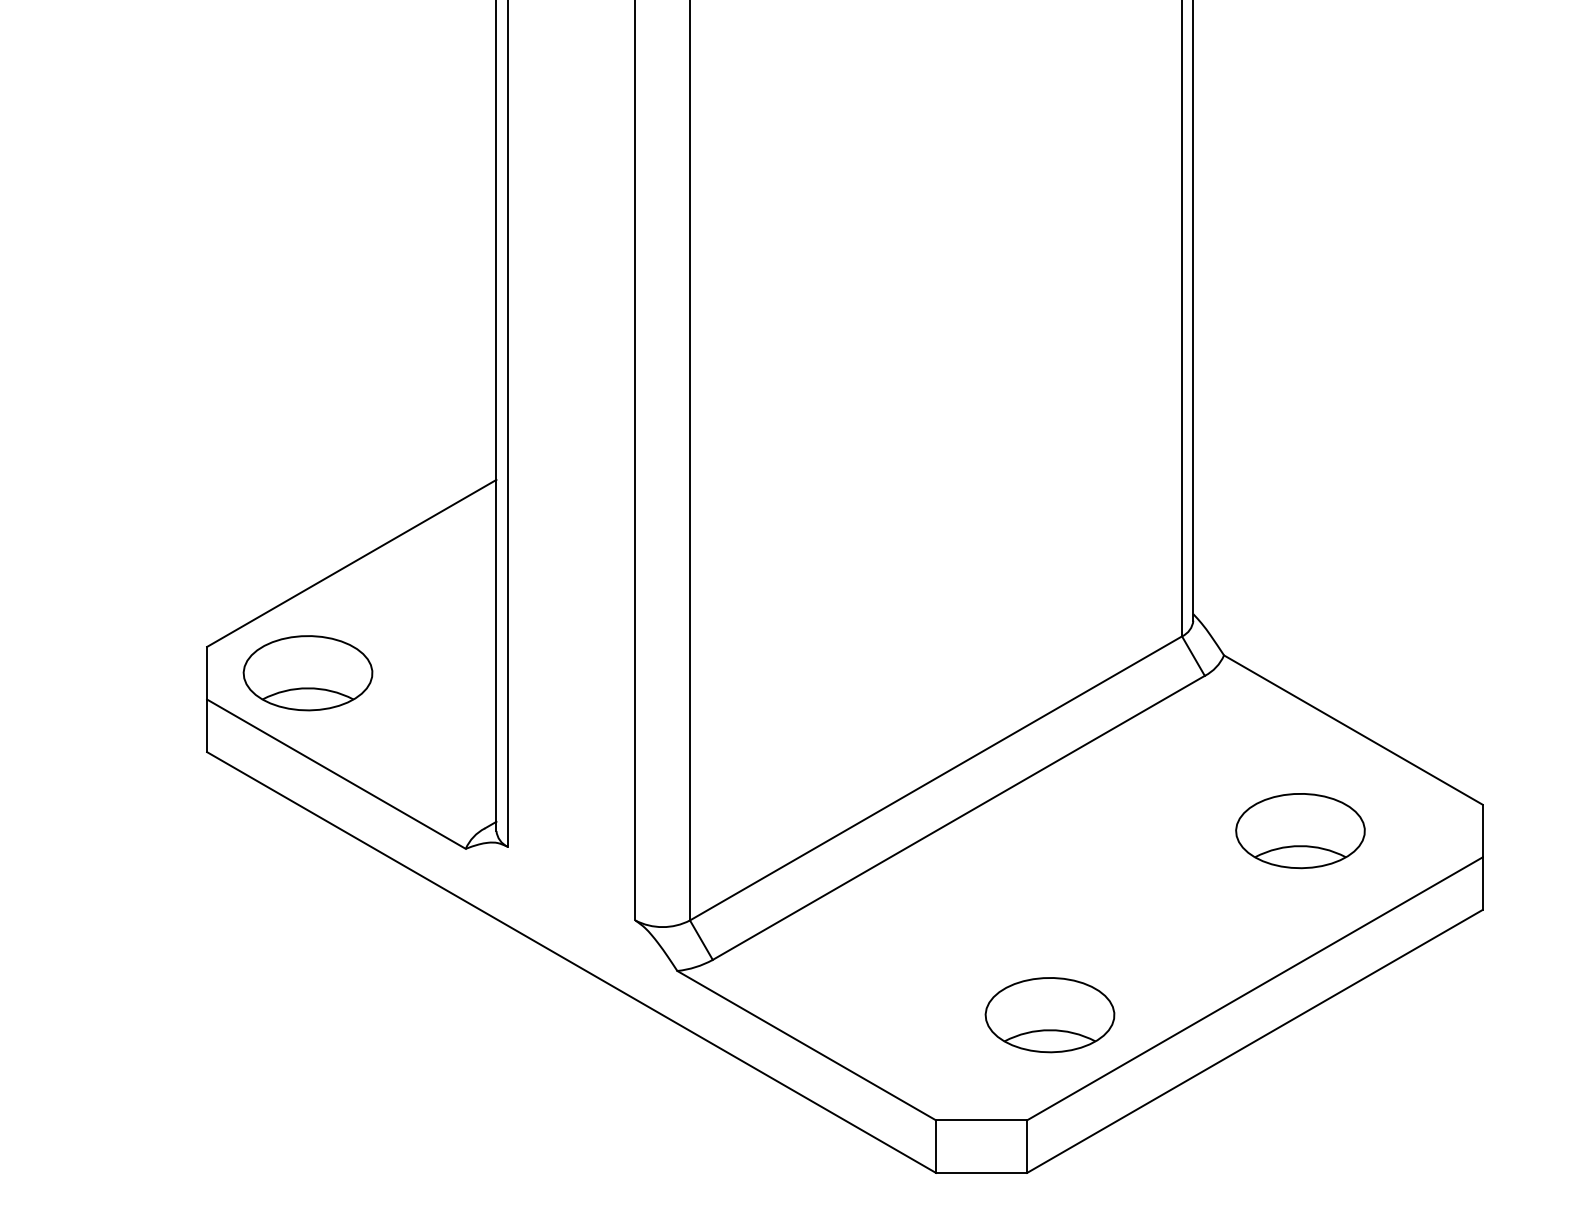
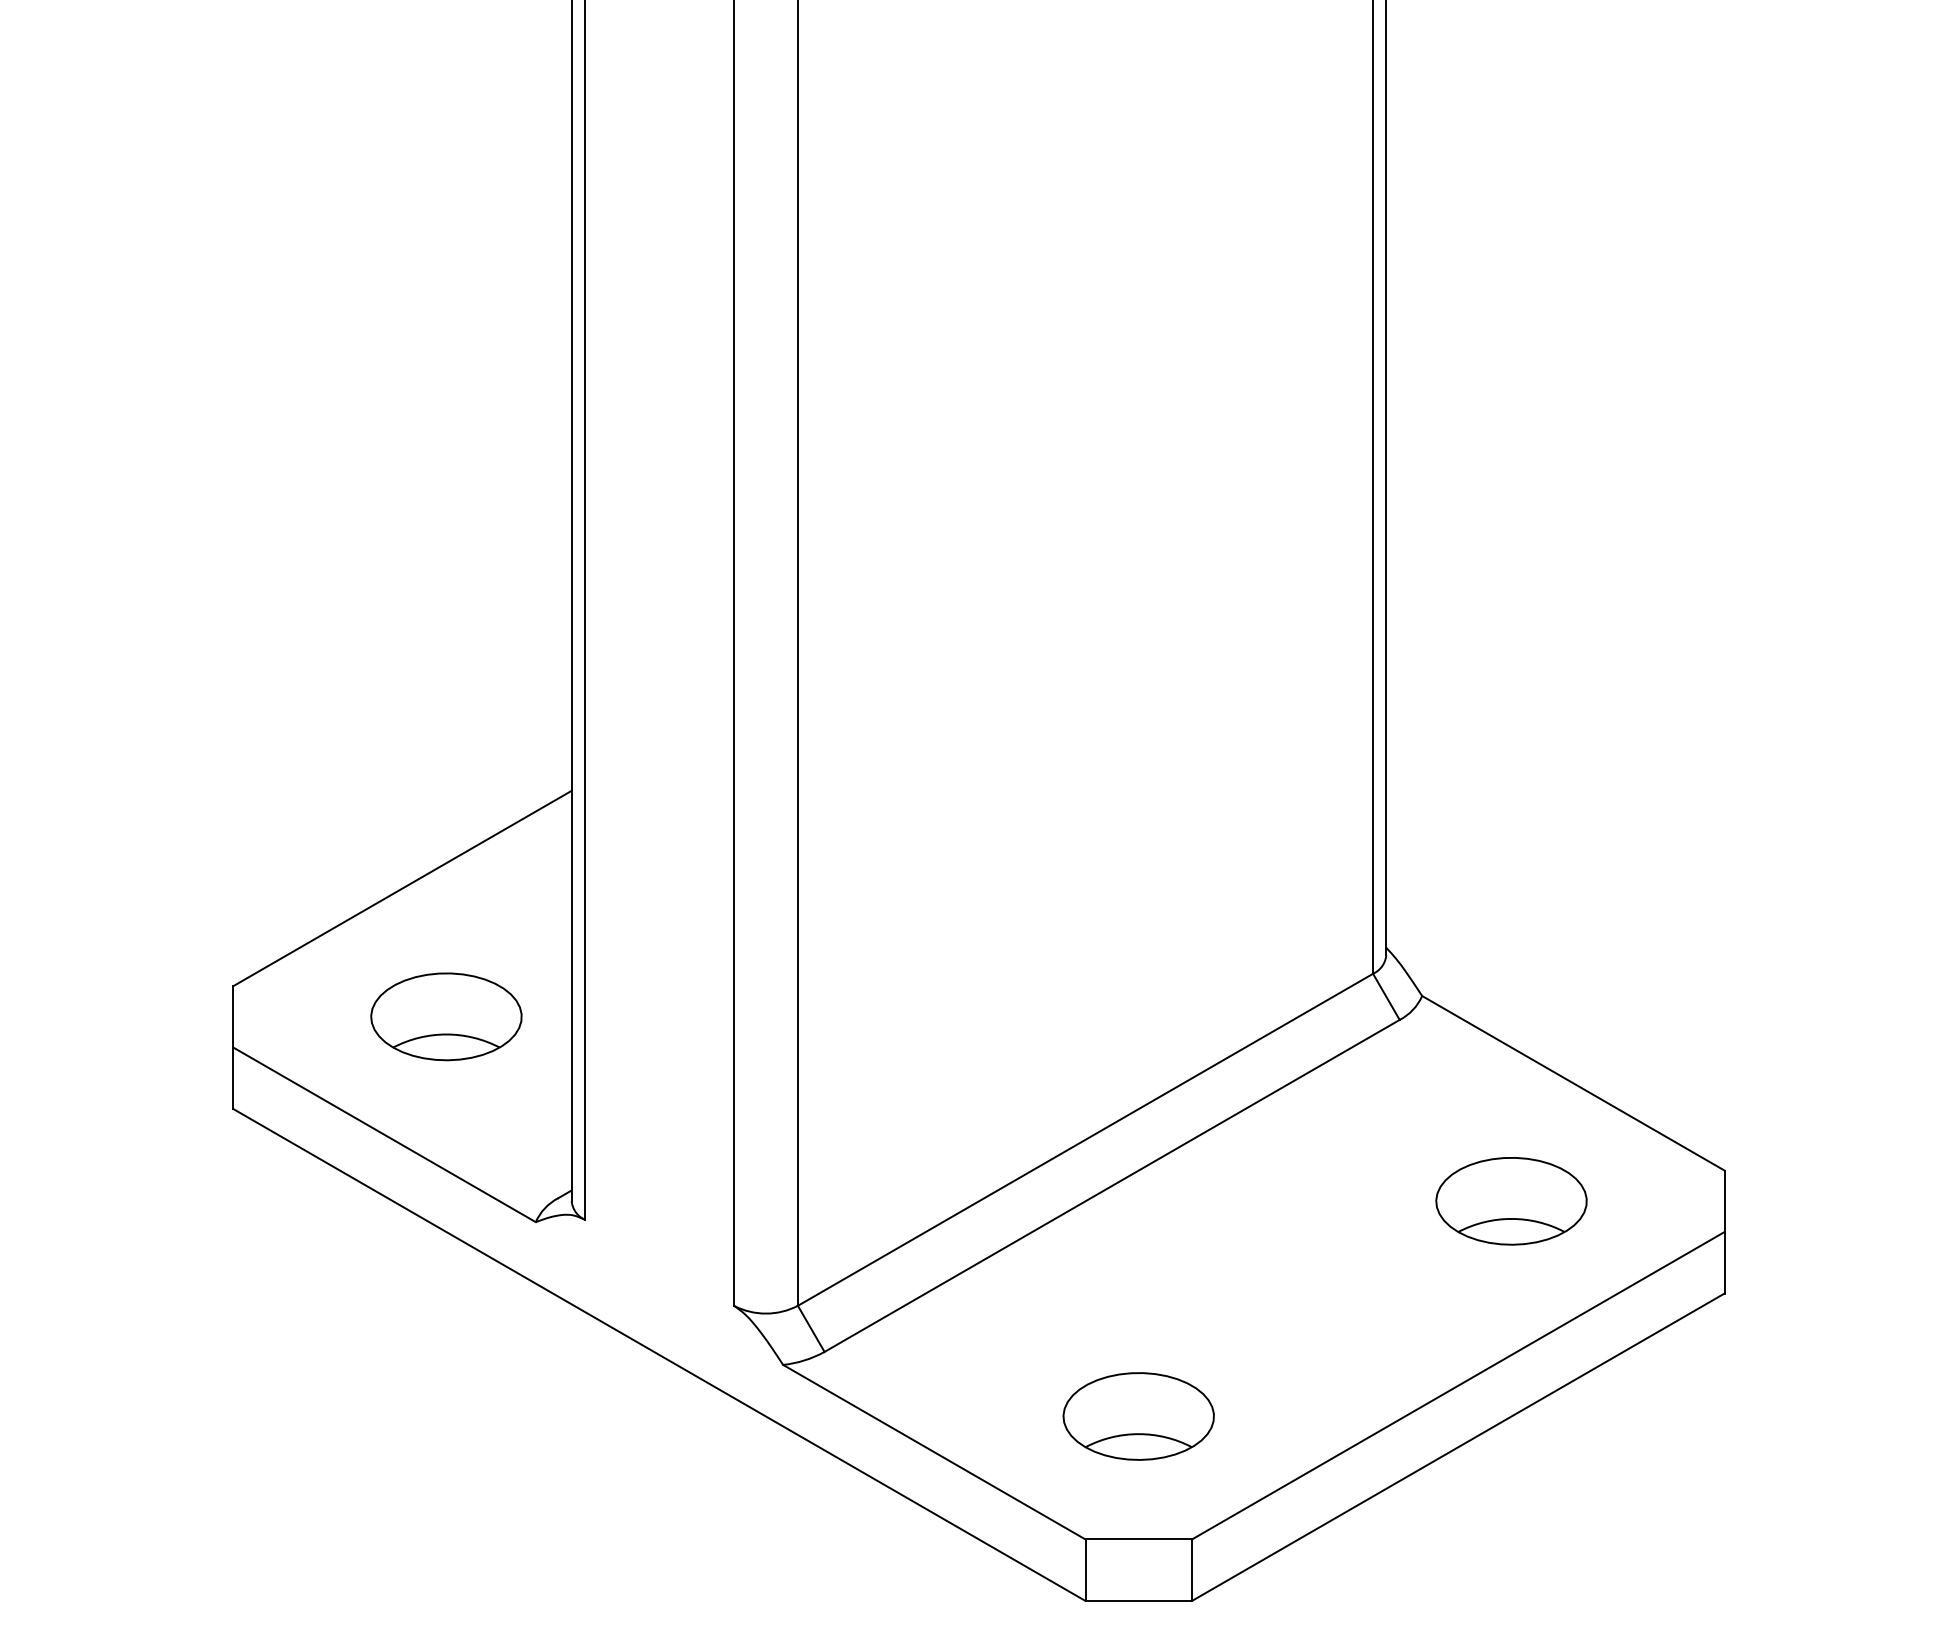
part: (308, 672) -> (446, 1016), moved
part: (1049, 1015) -> (1138, 1416), moved

